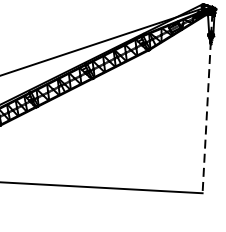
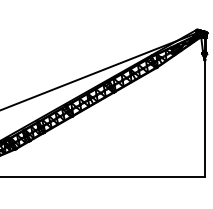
line: (207, 103) -> (204, 106), dashed -> solid

